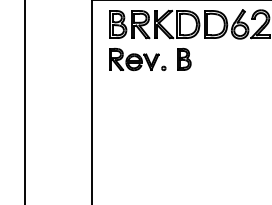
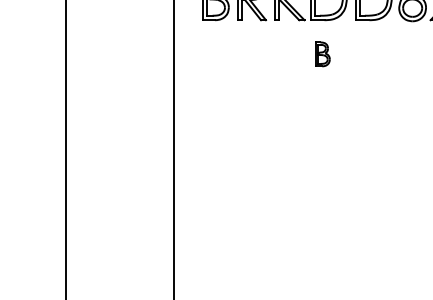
part: (184, 58) -> (322, 53), size x0.7
part: (137, 59) -> (246, 54), removed

